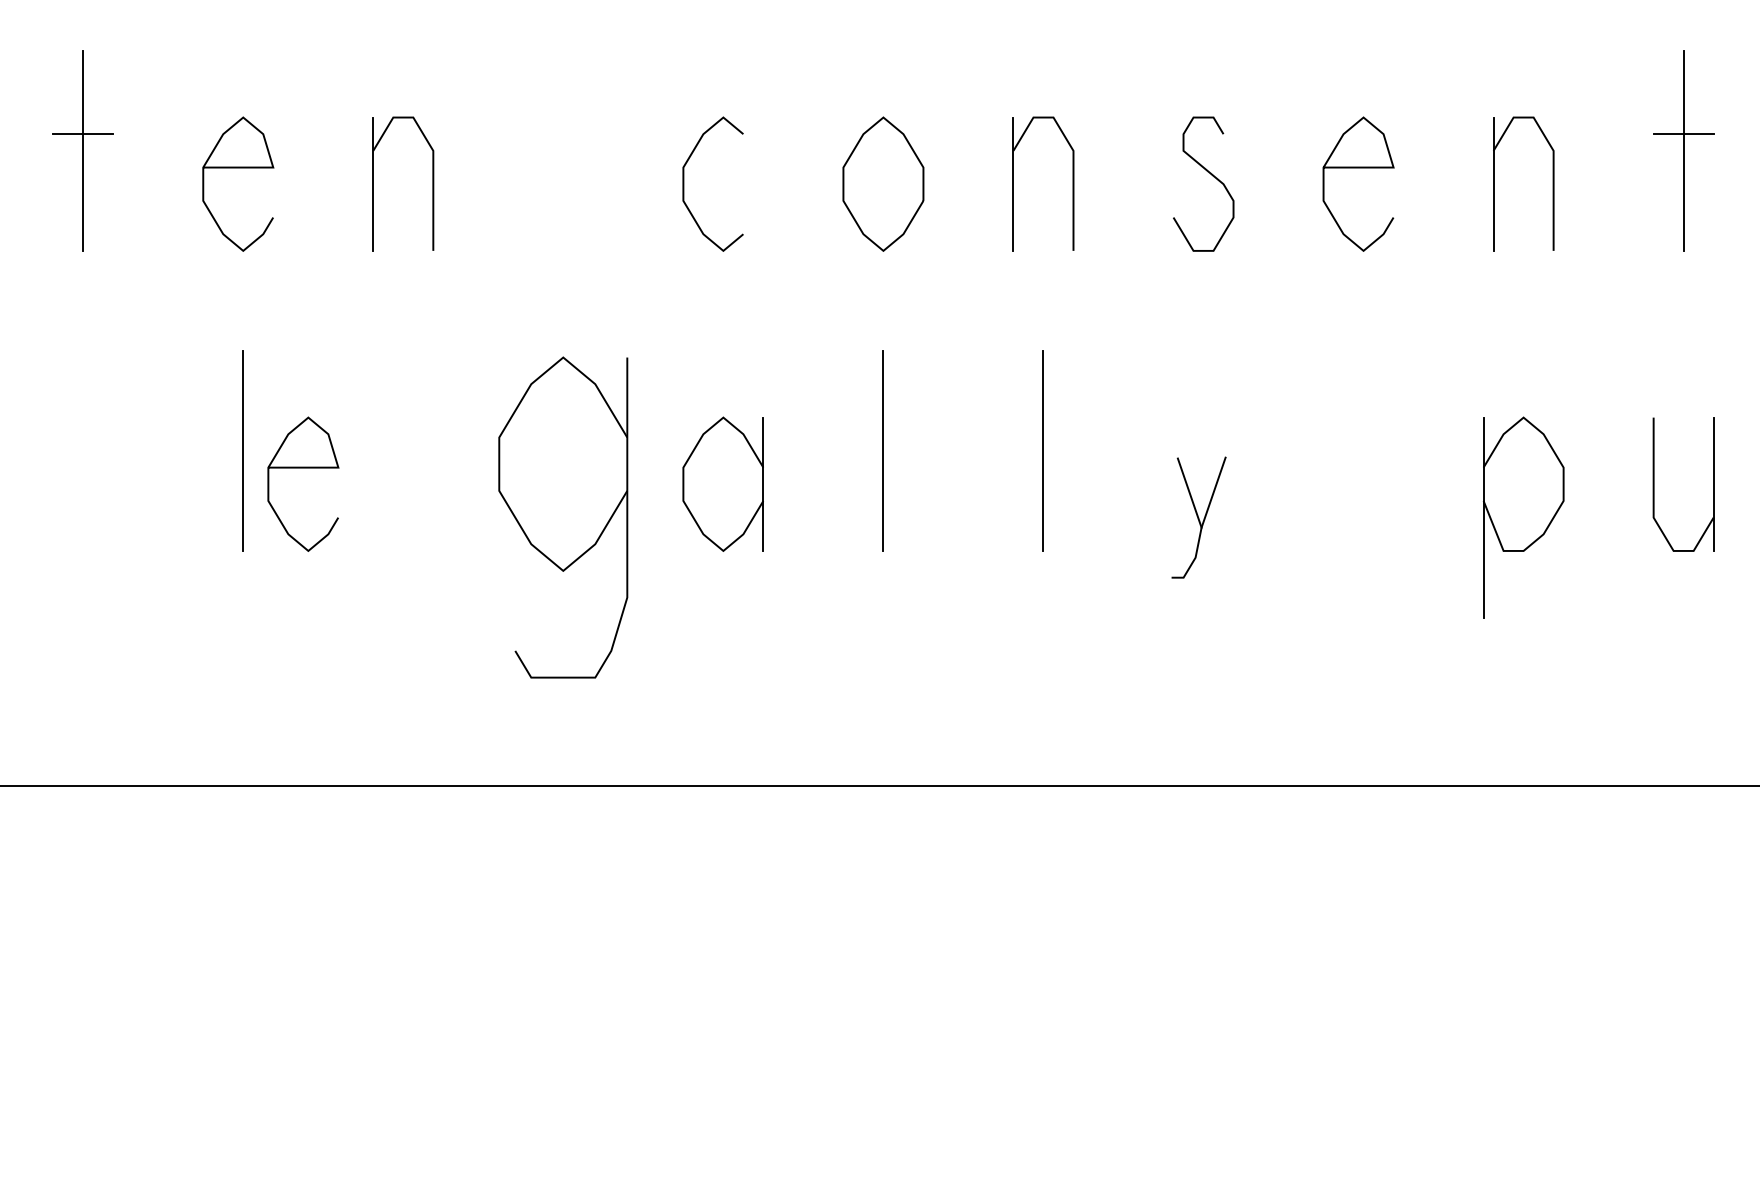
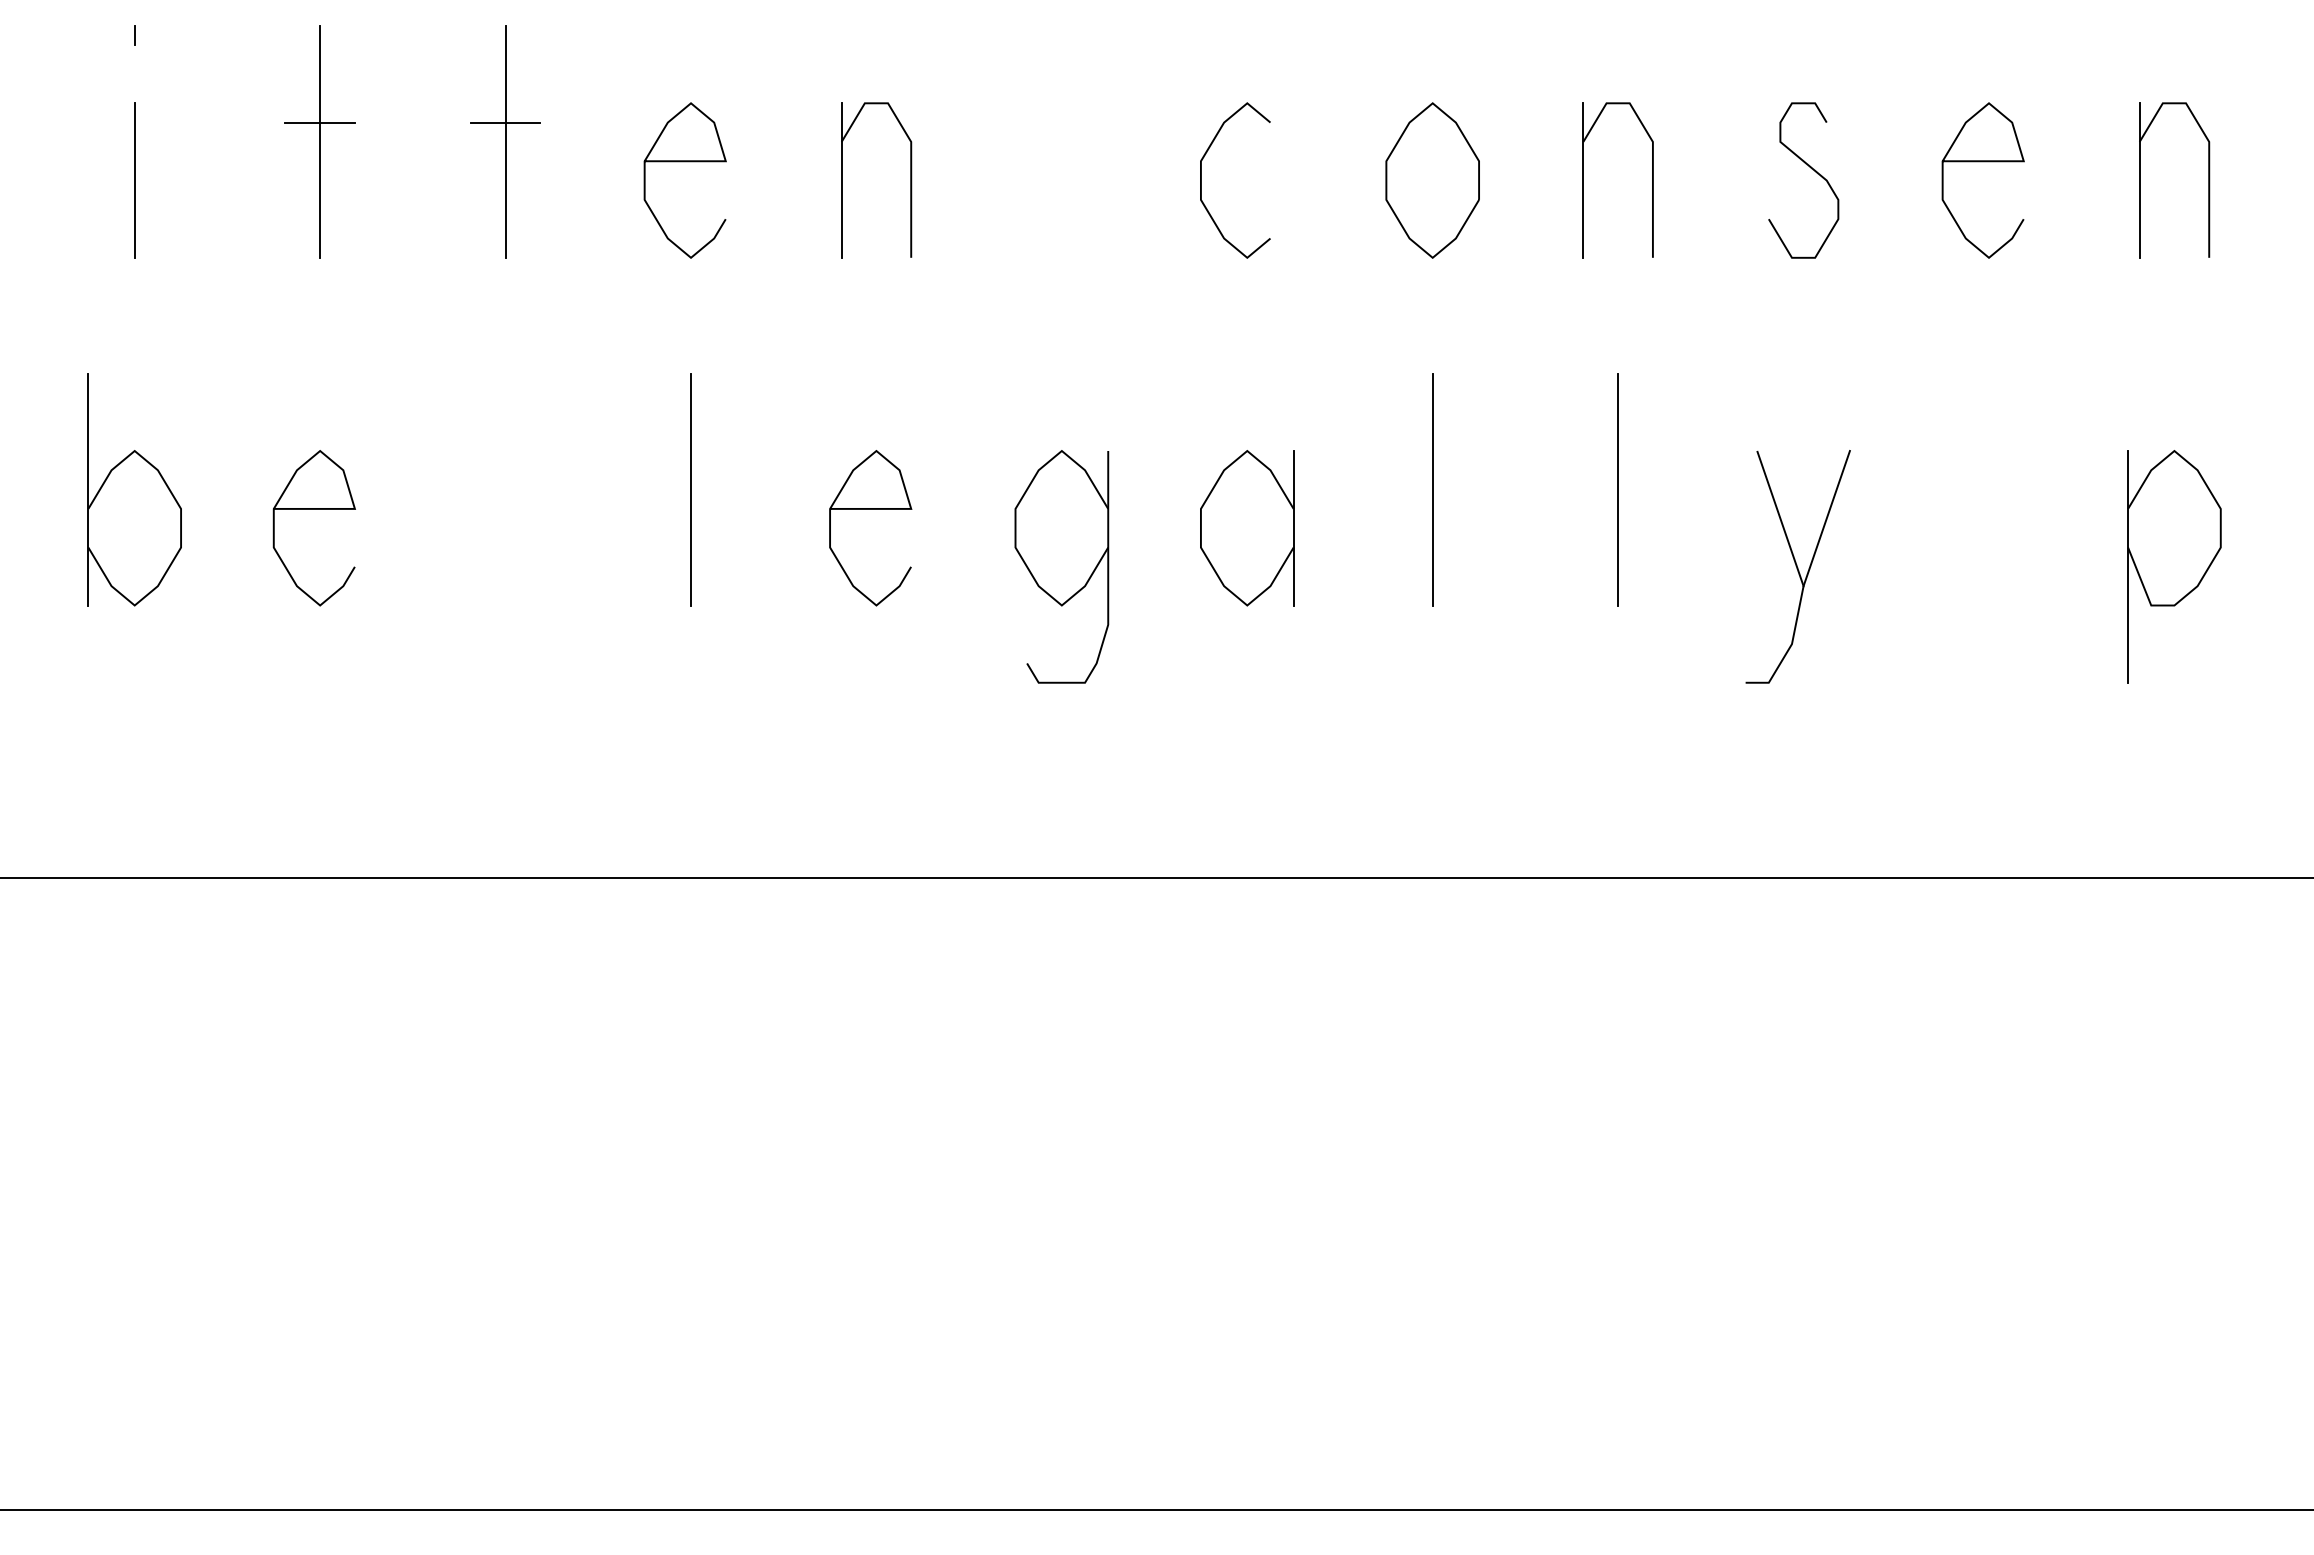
curve: (303, 468) -> (870, 509), moved
part: (563, 517) -> (1061, 566), size x0.62
part: (1198, 517) -> (1797, 566), size x1.67

